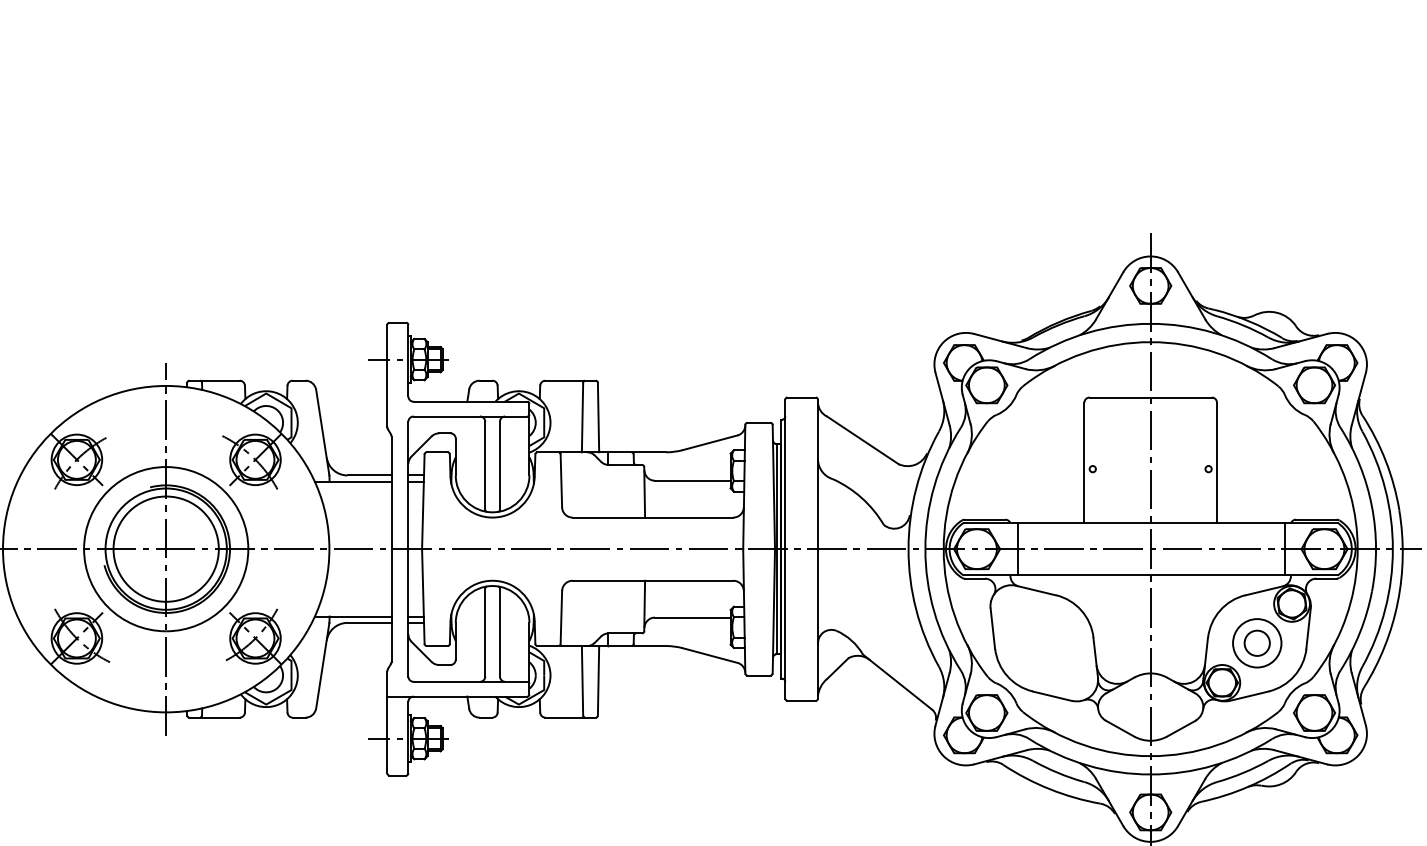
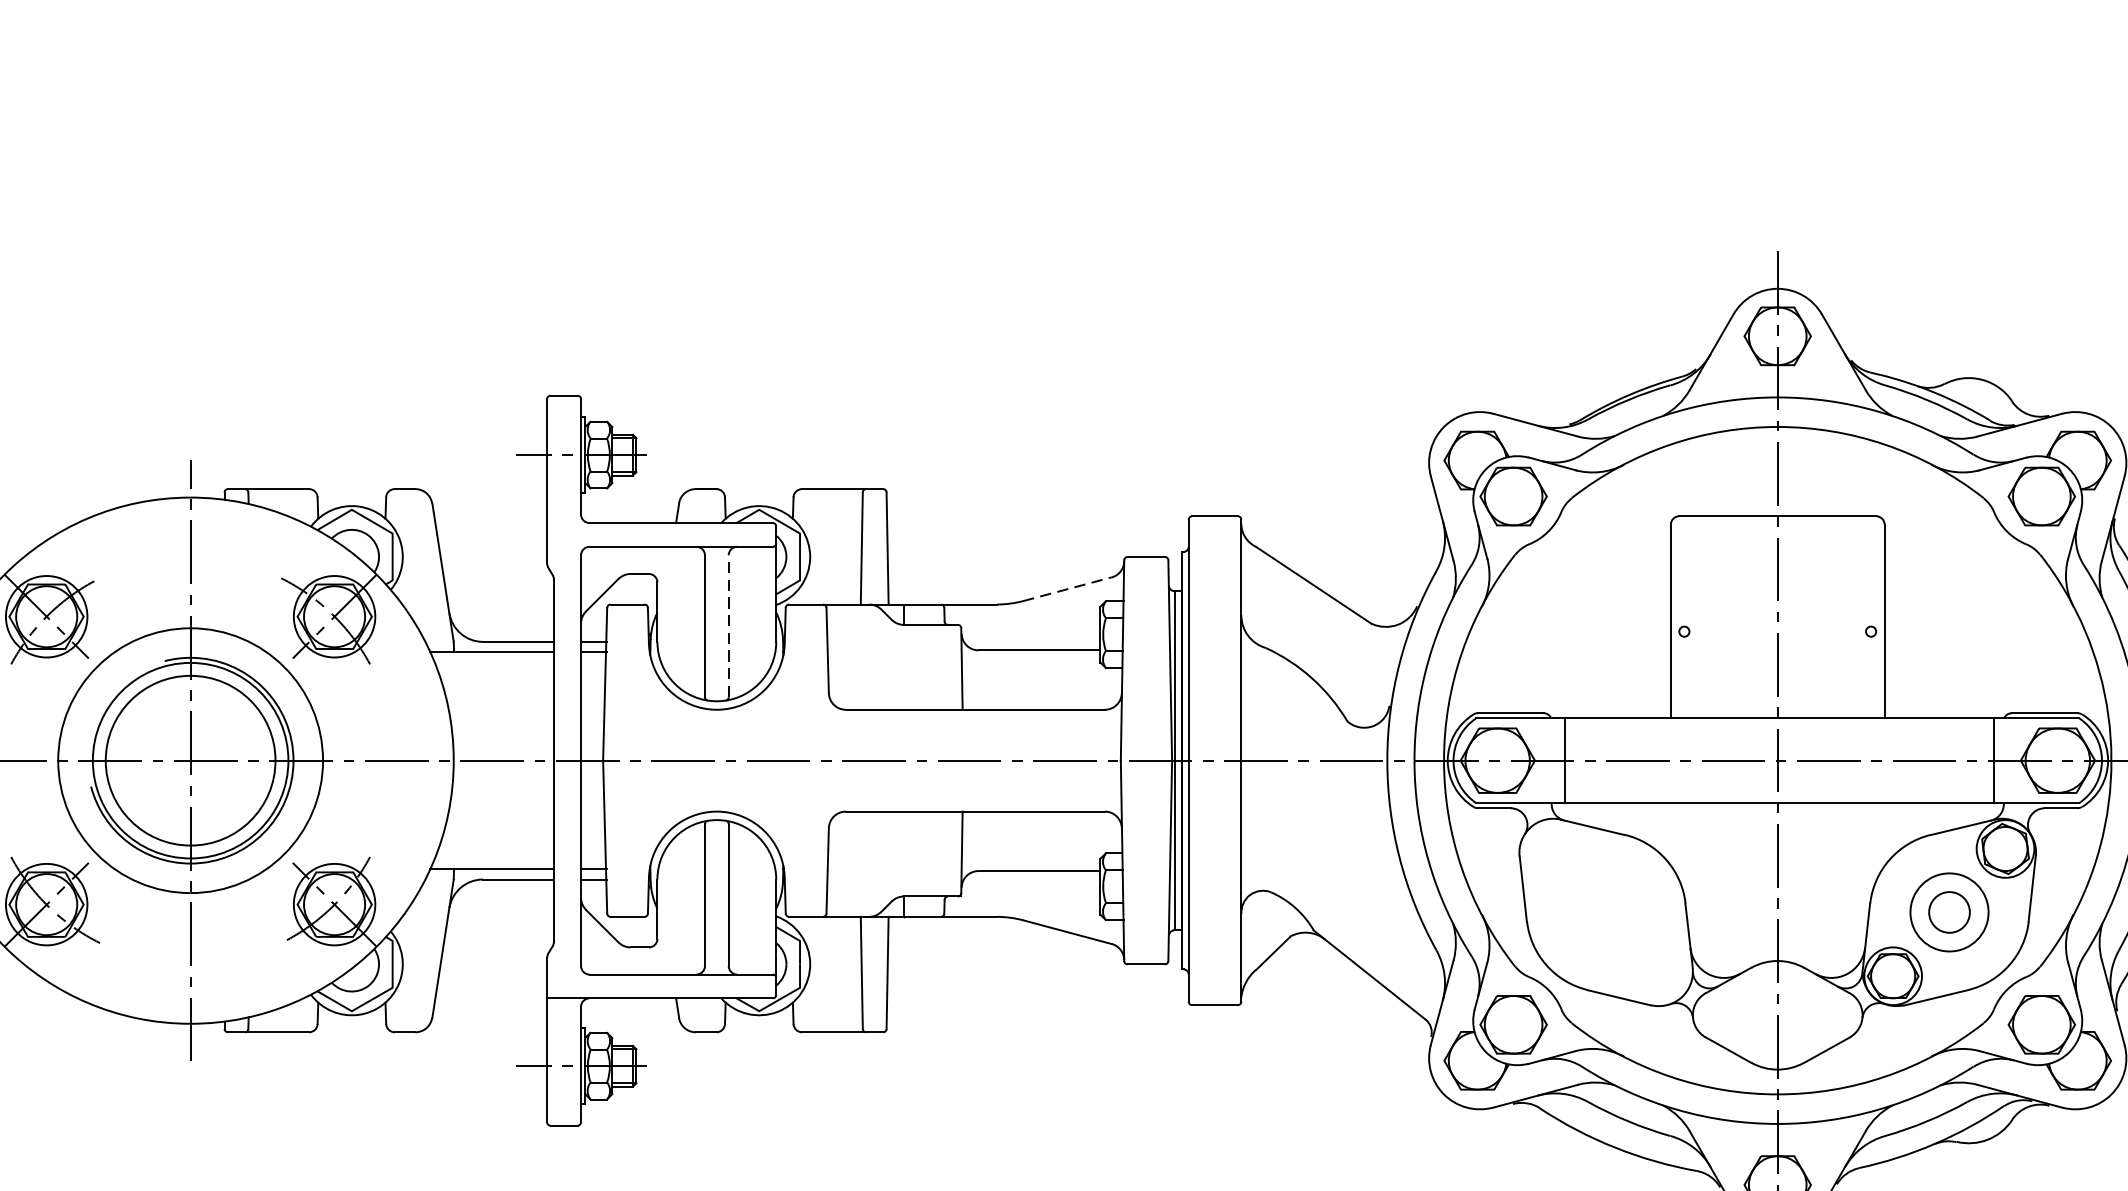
line: (710, 442) -> (1068, 588), solid -> dashed
line: (499, 465) -> (727, 625), solid -> dashed

